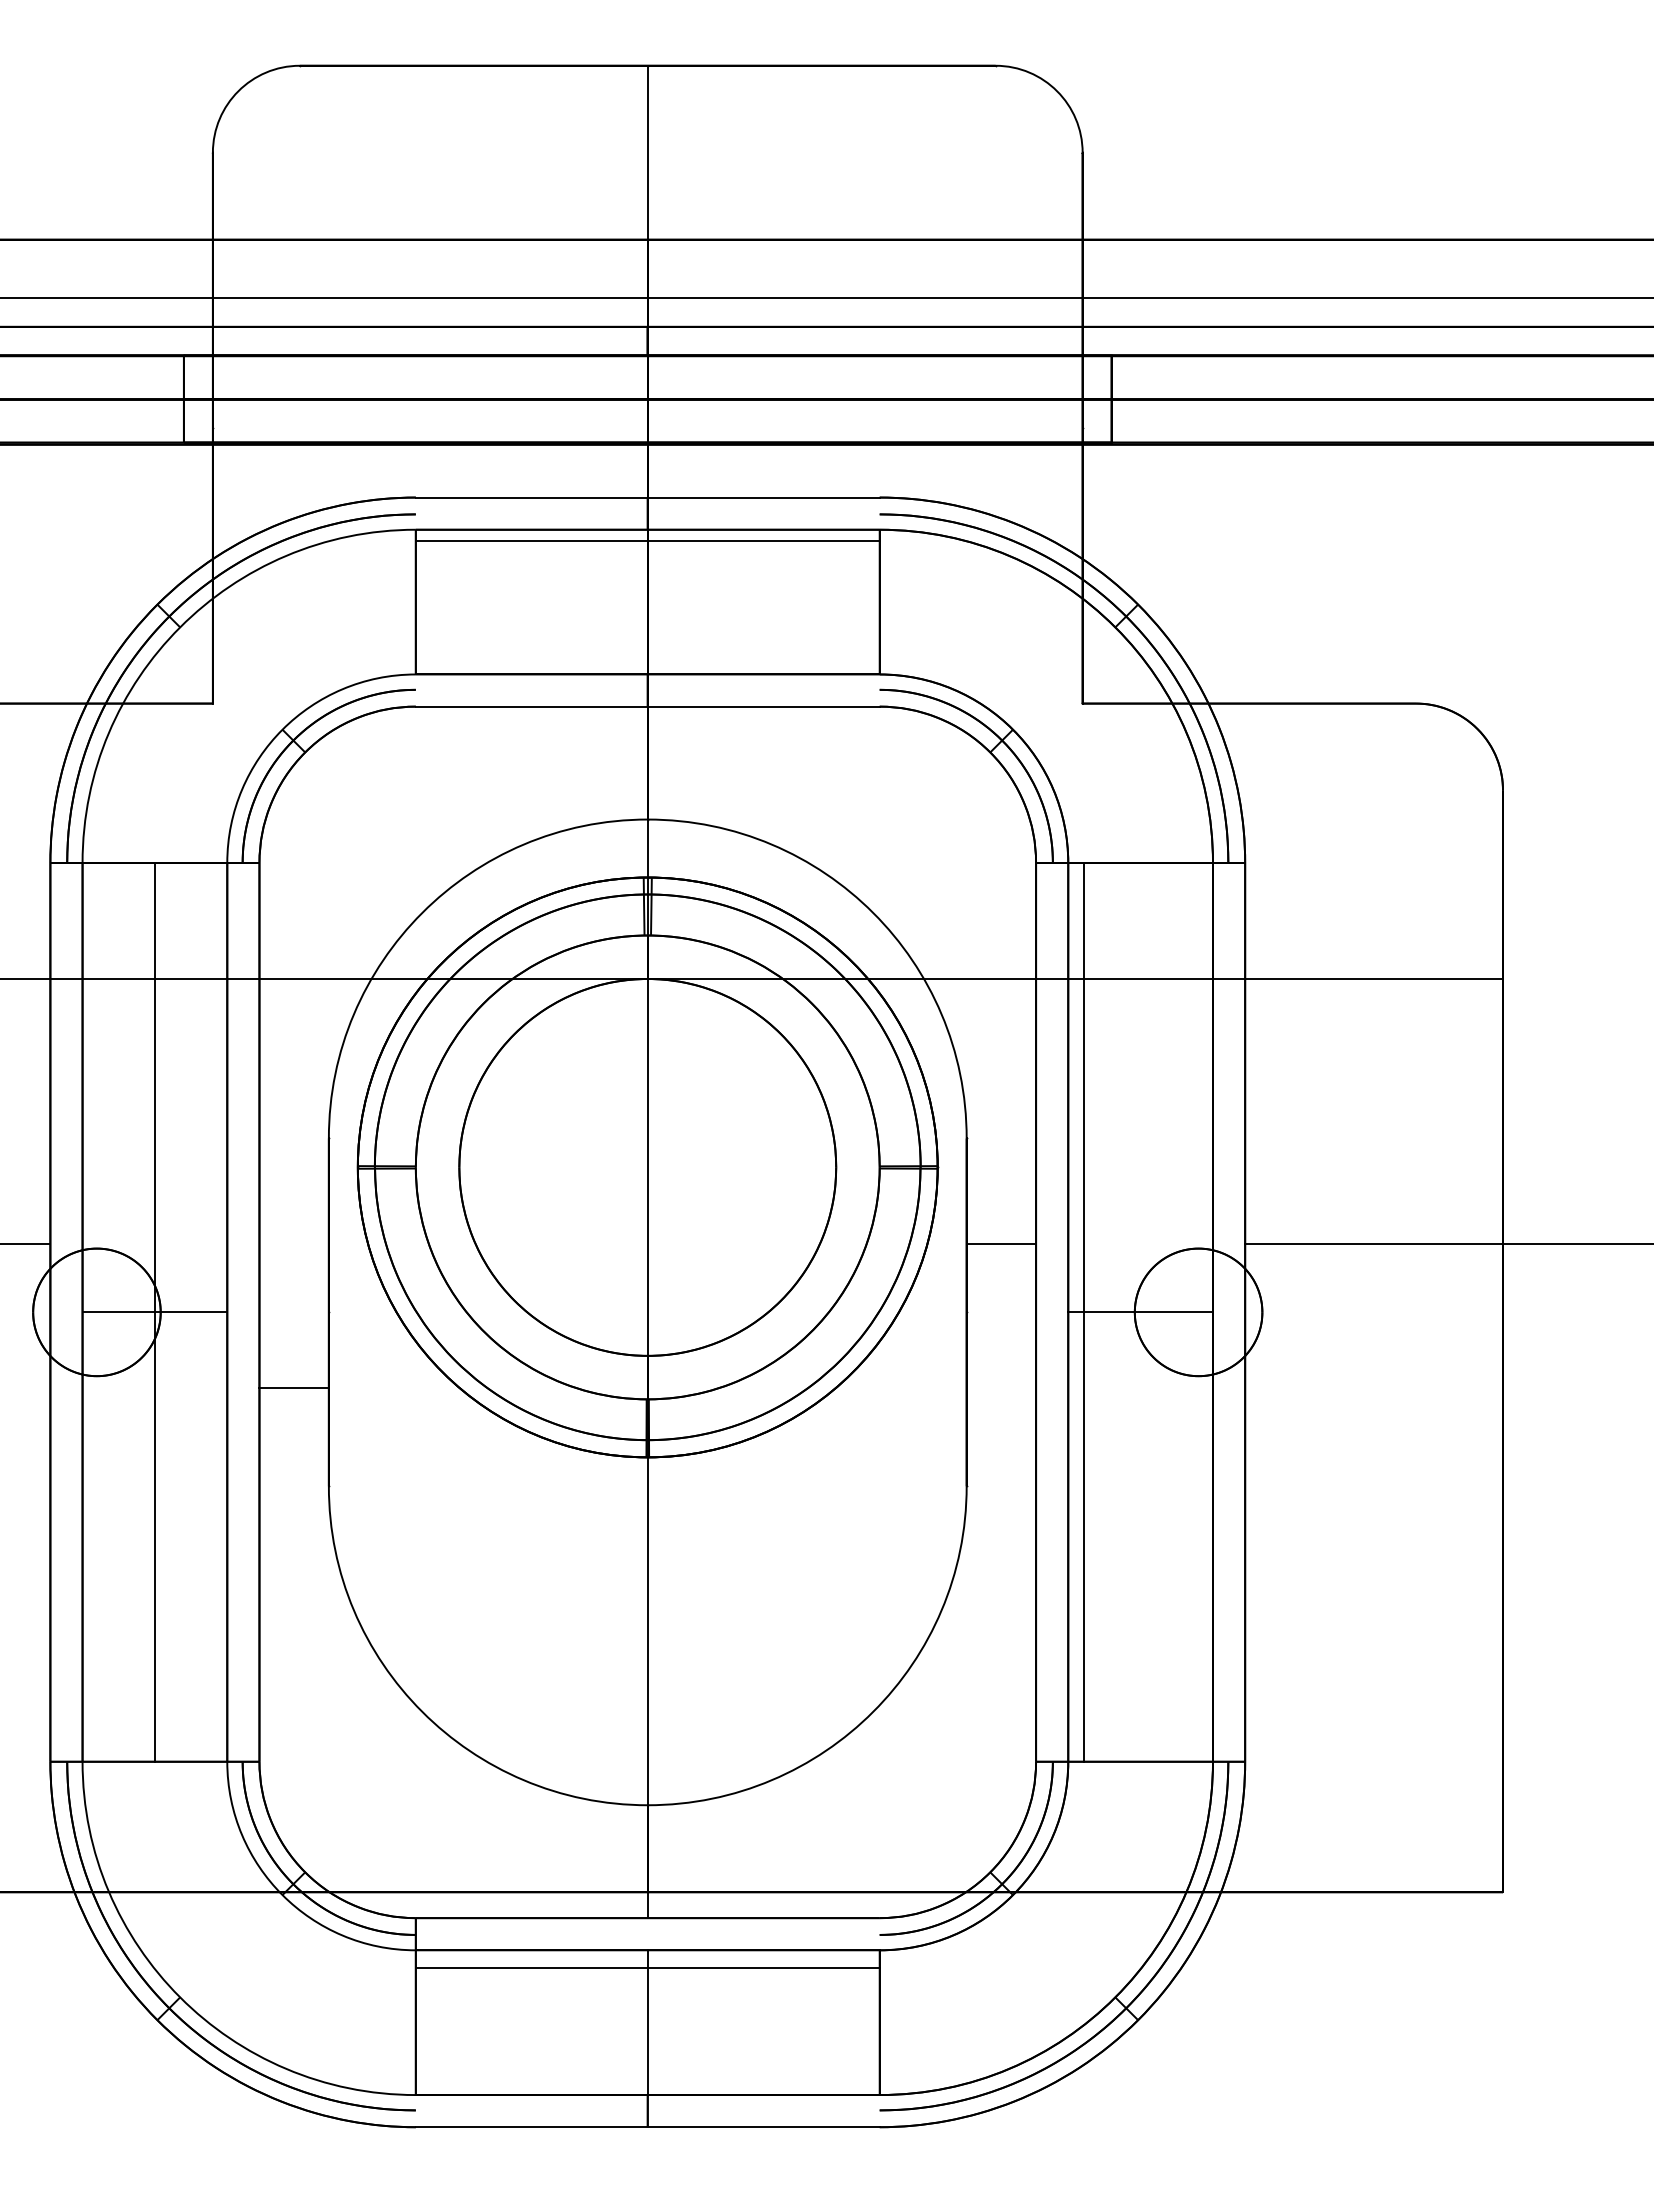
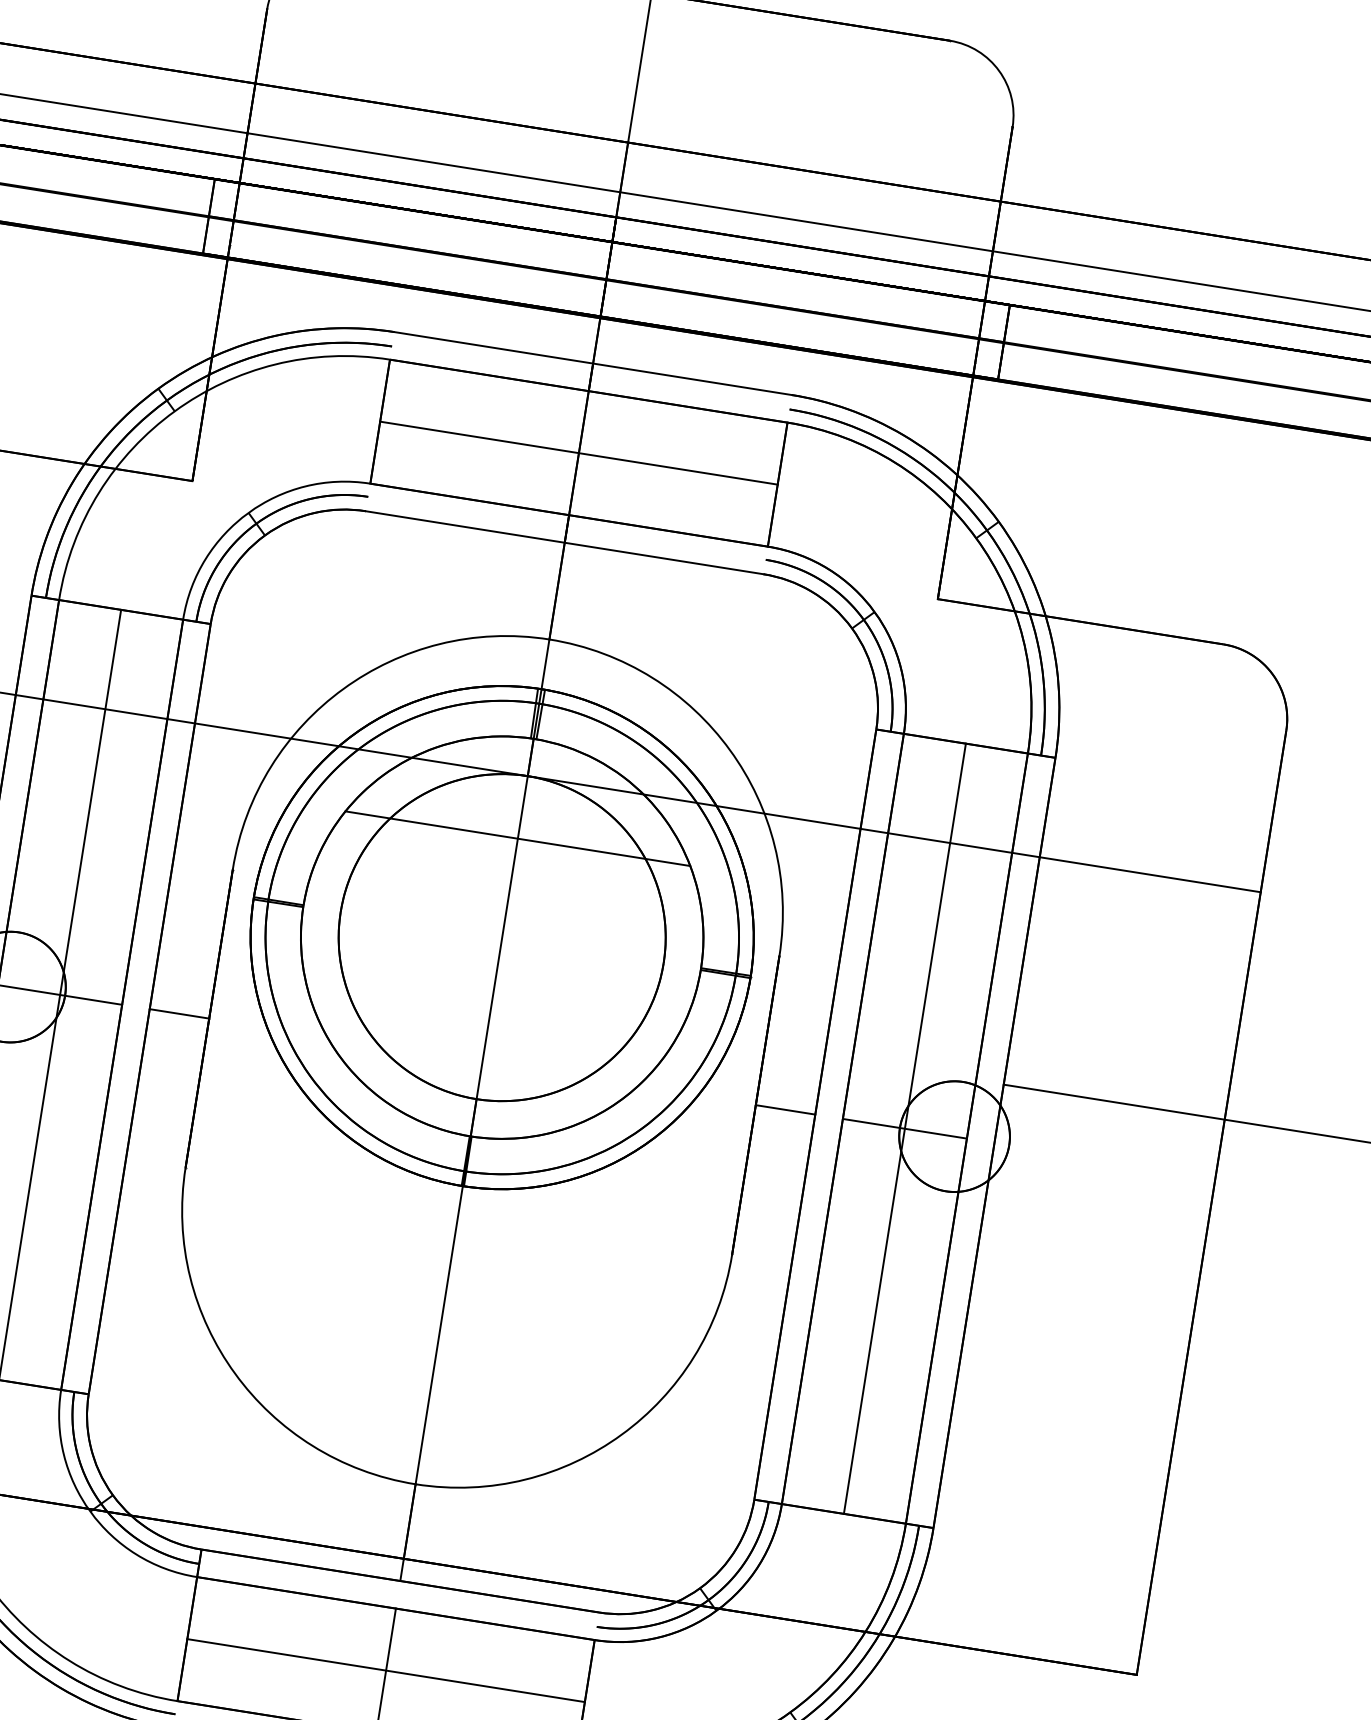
line: (647, 541) -> (578, 453), moved
line: (647, 1052) -> (517, 839), added
line: (1001, 1244) -> (785, 1109), moved
line: (1083, 1312) -> (904, 1128), moved
line: (293, 1388) -> (178, 1013), moved
line: (647, 1967) -> (385, 1670), moved

